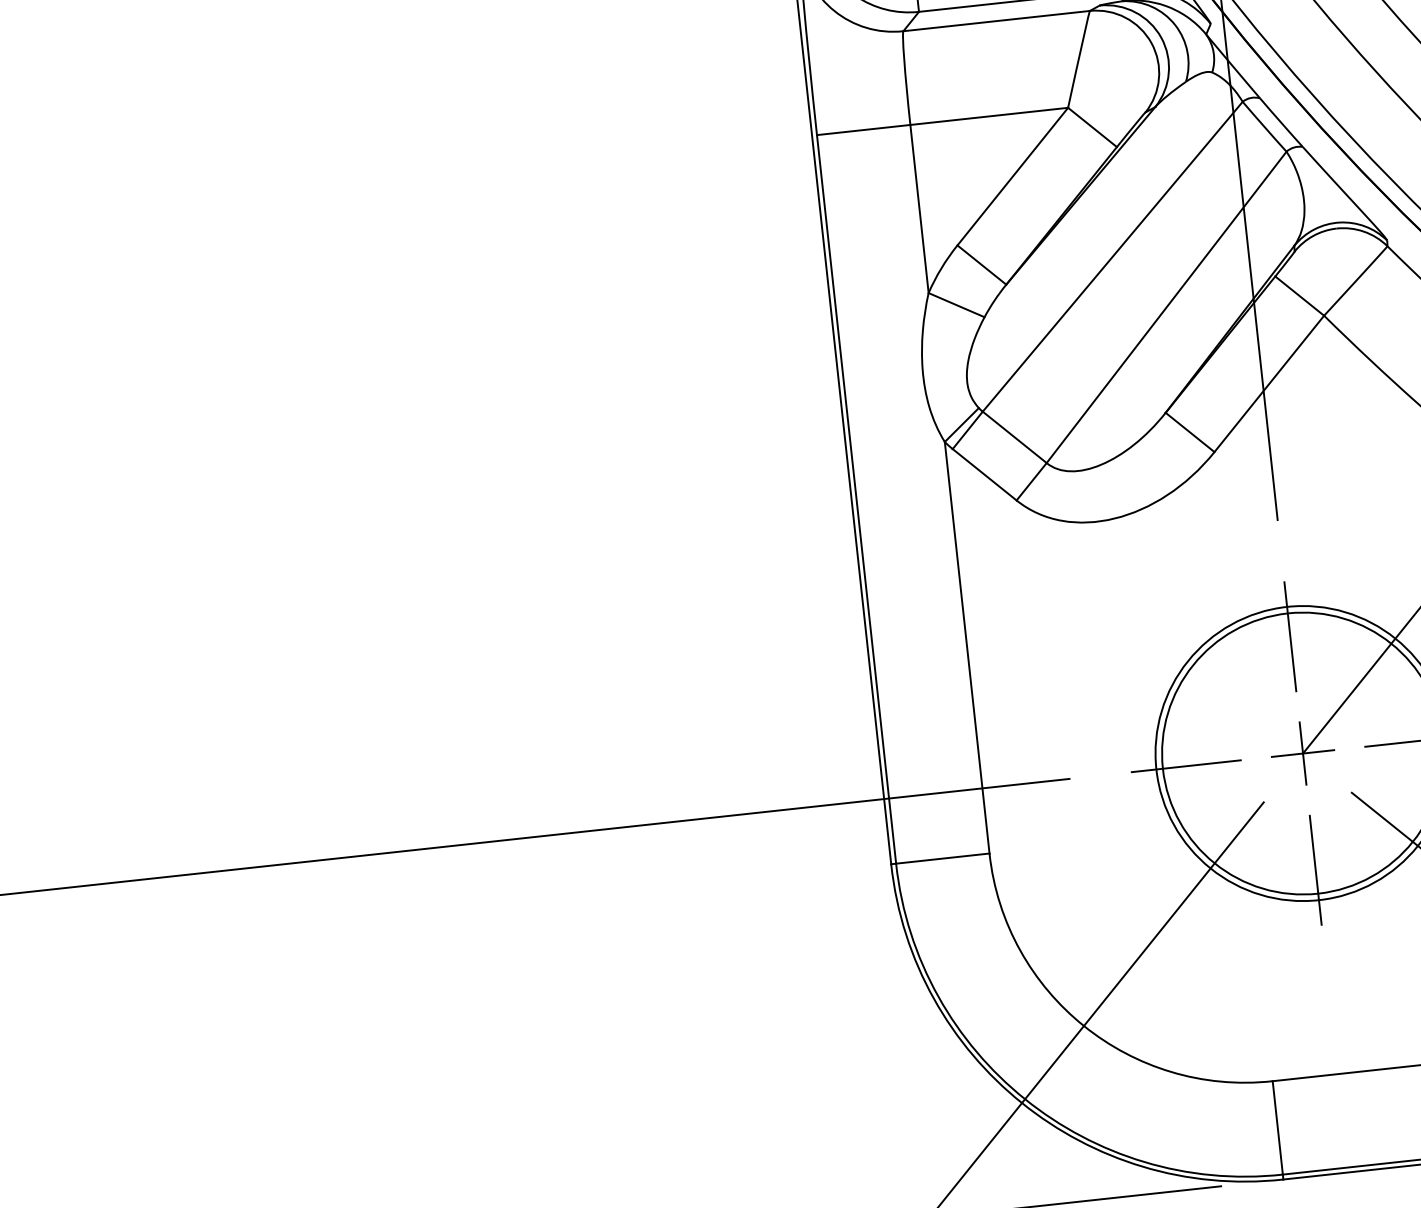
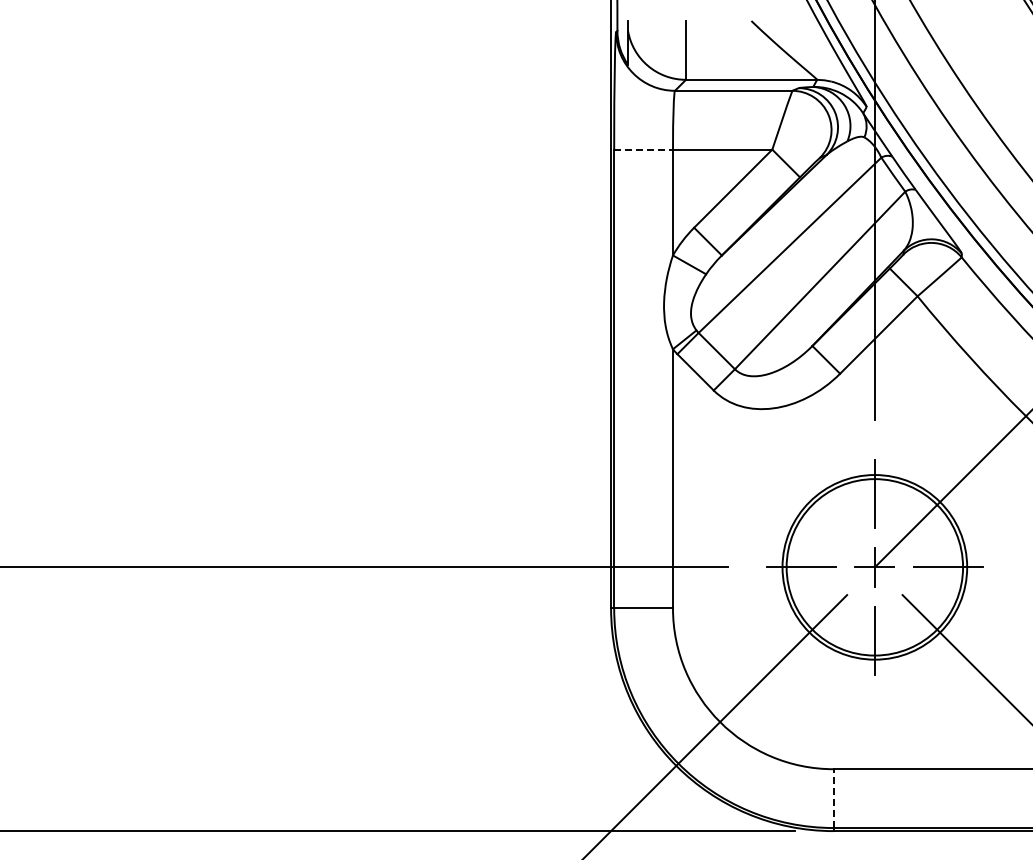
line: (865, 129) -> (644, 149), solid -> dashed
line: (1277, 1127) -> (833, 798), solid -> dashed

